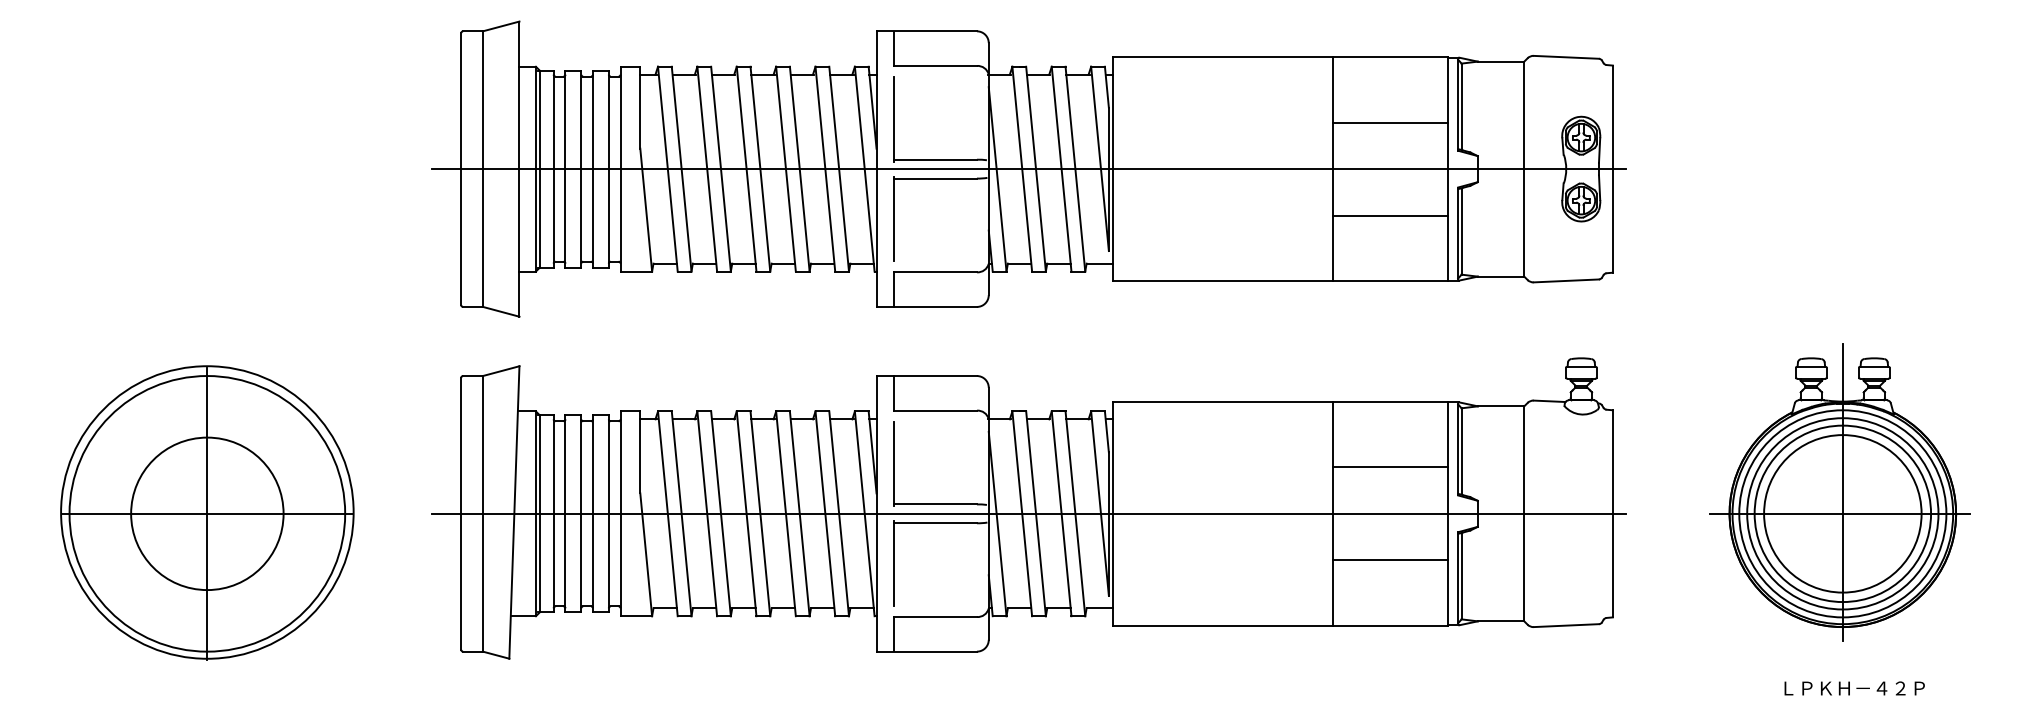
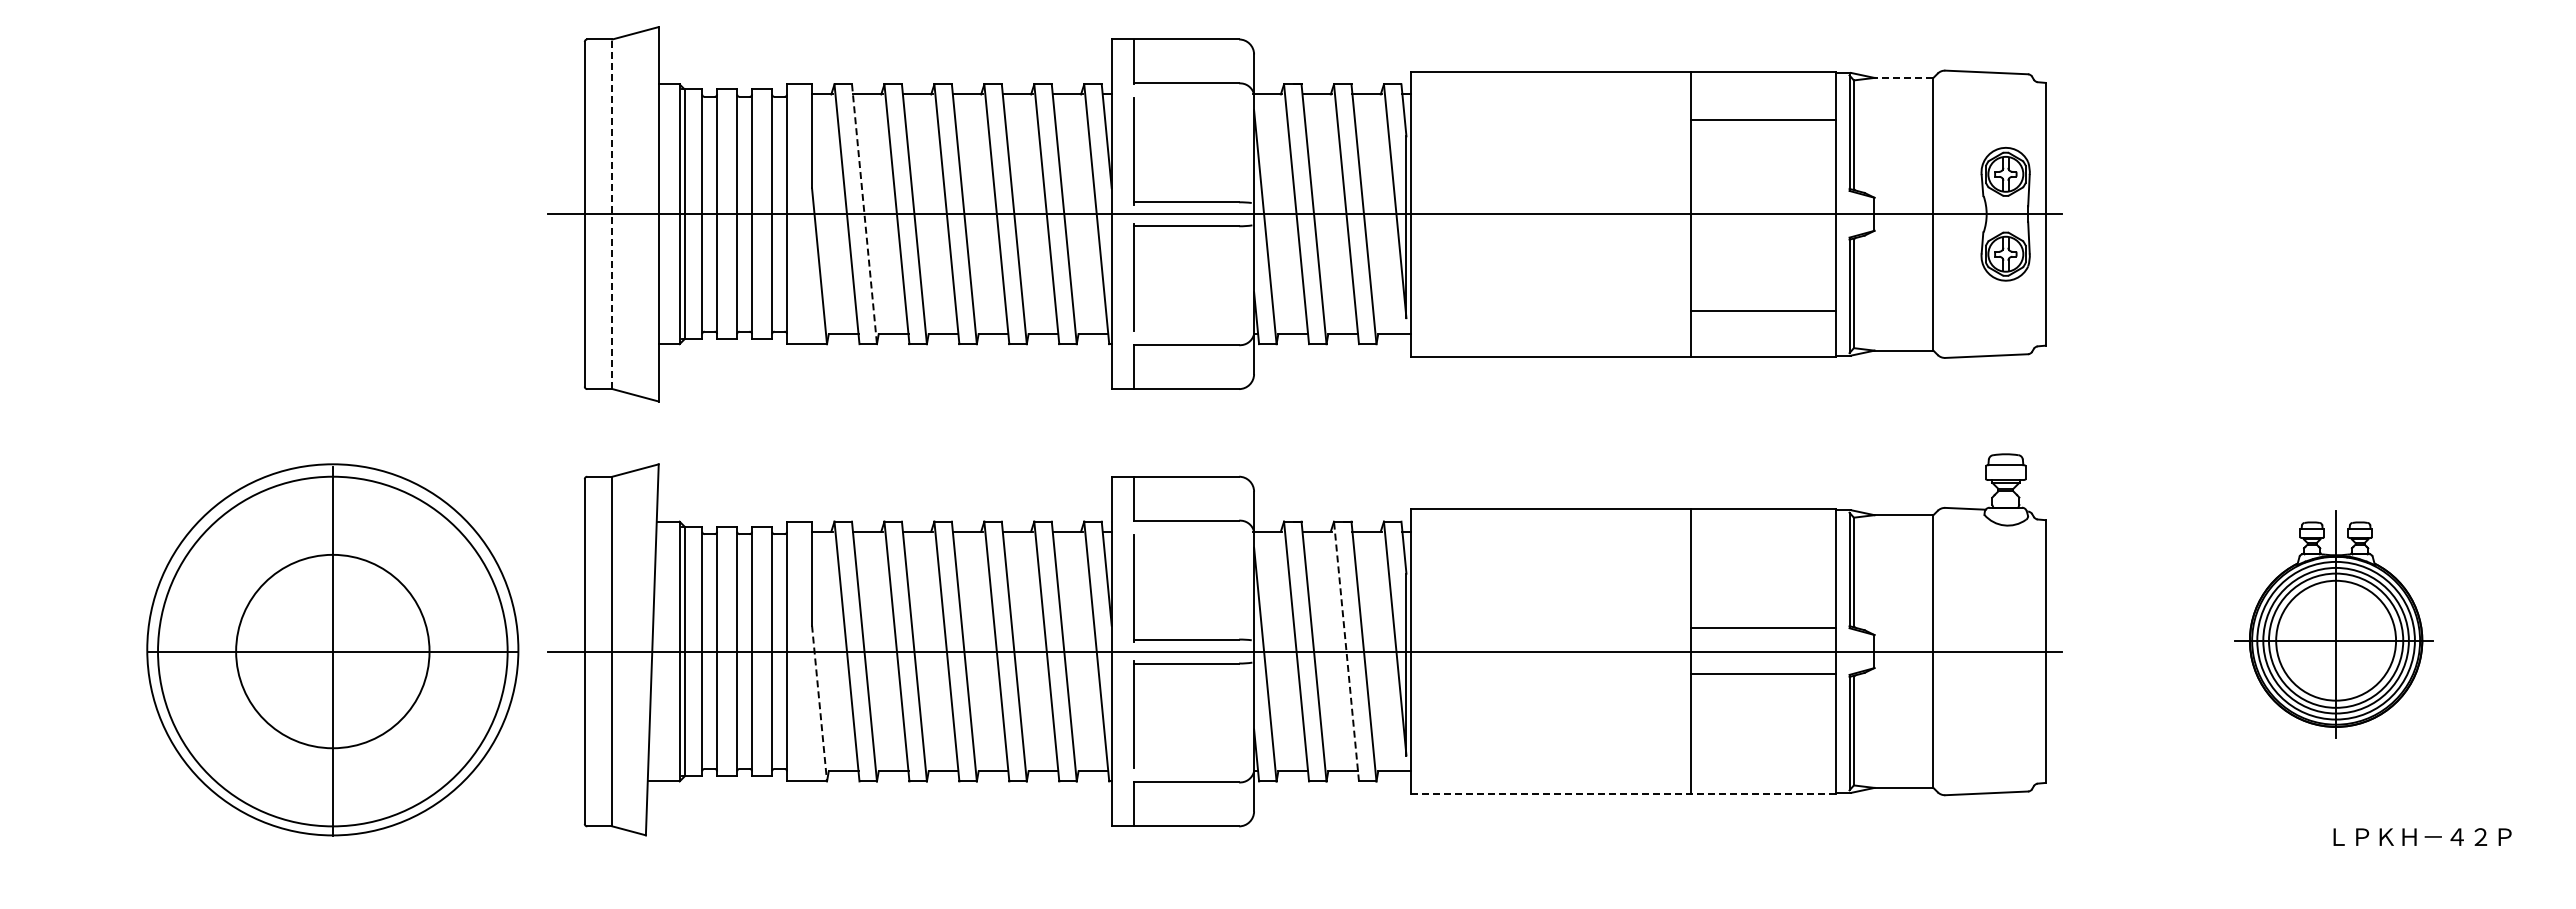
line: (1500, 61) -> (1903, 77), solid -> dashed
line: (1390, 122) -> (1763, 120), moved
line: (483, 169) -> (612, 214), solid -> dashed
line: (681, 169) -> (864, 214), solid -> dashed
line: (1390, 215) -> (1763, 311), moved
line: (1390, 467) -> (1763, 627), moved
part: (1839, 492) -> (2333, 624), size x0.6
part: (207, 512) -> (332, 649), moved
line: (1061, 513) -> (1346, 651), solid -> dashed
line: (646, 555) -> (819, 704), solid -> dashed
line: (1390, 560) -> (1763, 673), moved
line: (1279, 625) -> (1623, 793), solid -> dashed
text: (1854, 688) -> (2422, 836), moved

